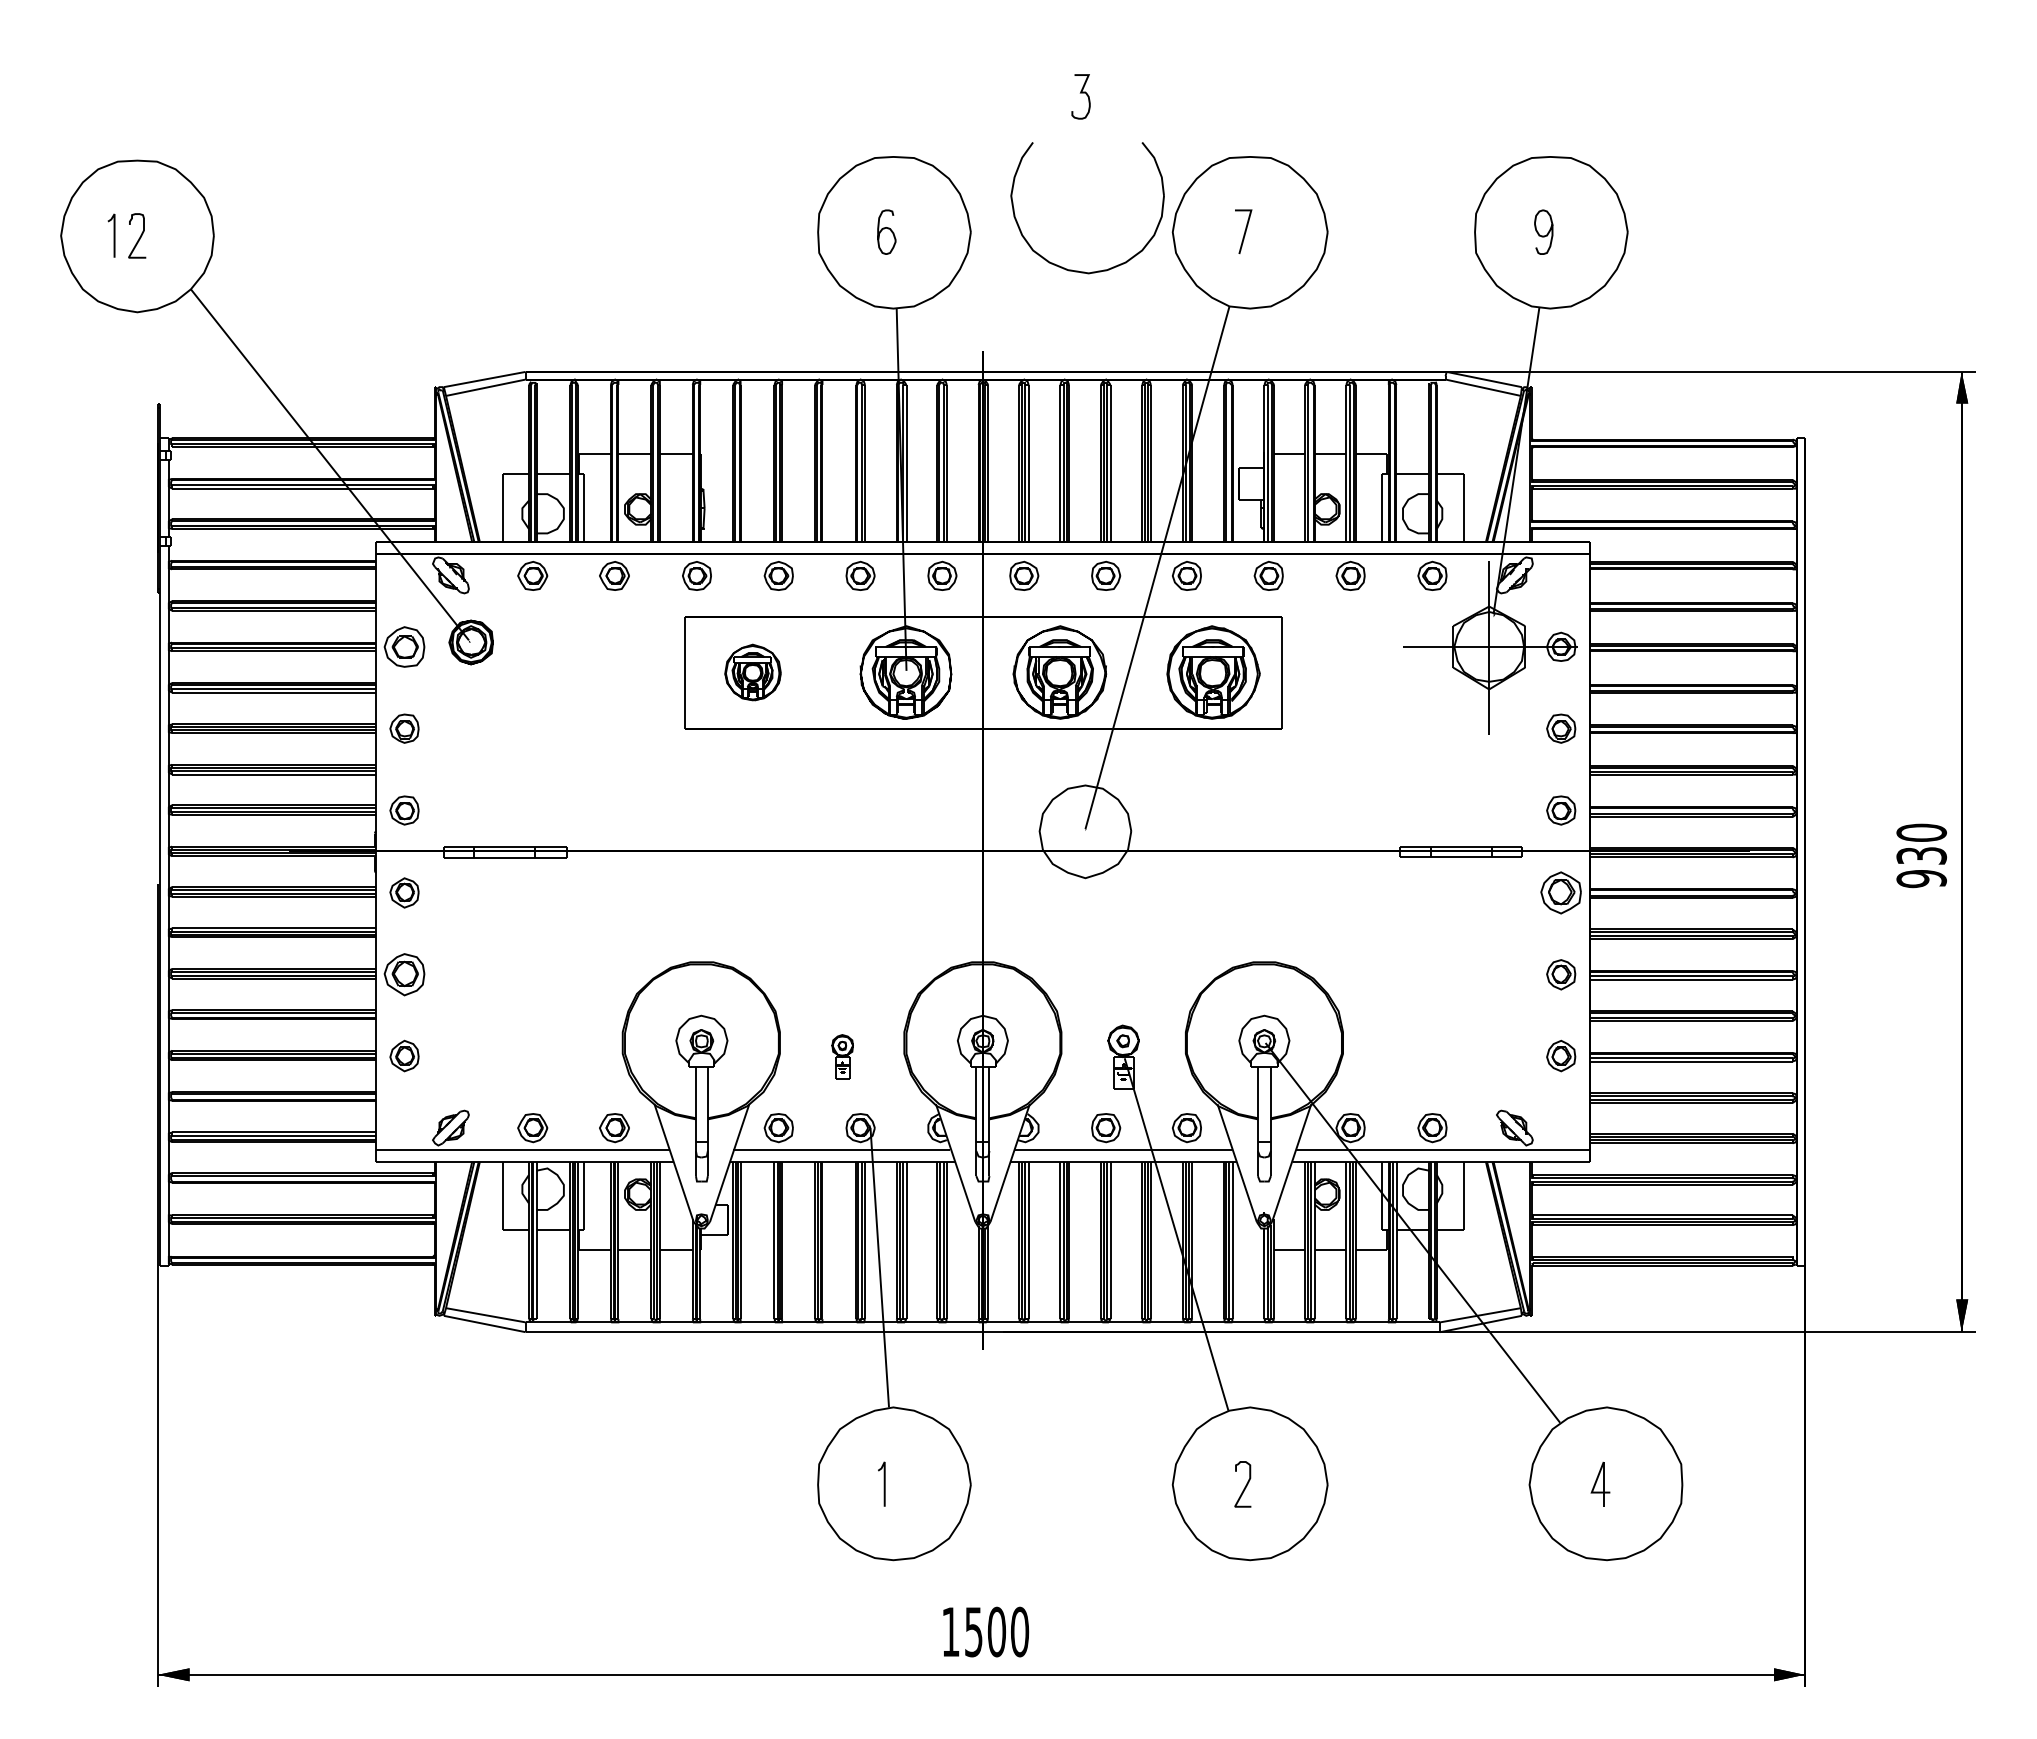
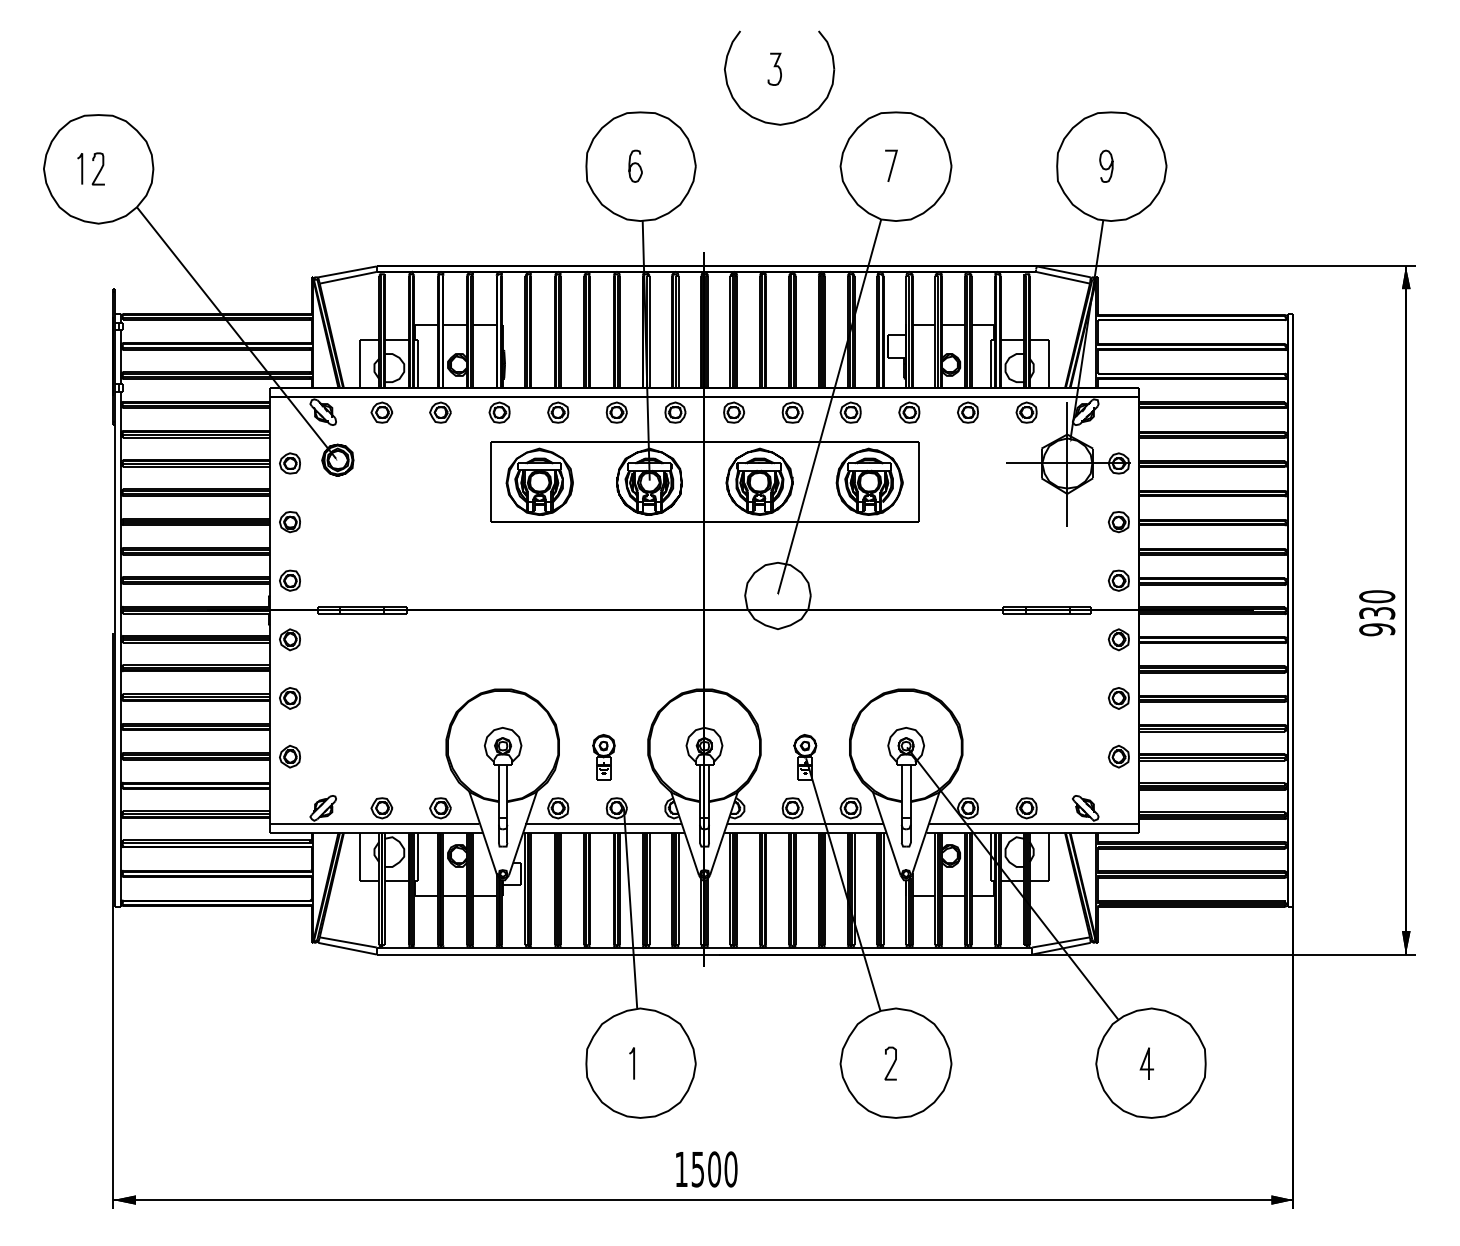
part: (1078, 270) -> (772, 122), moved
part: (404, 646) -> (290, 463), size x0.71
part: (752, 672) -> (539, 481), size x1.67
part: (1561, 892) -> (1119, 639), size x0.71
part: (404, 974) -> (290, 698), size x0.71
part: (842, 1056) -> (603, 757), size x1.43

